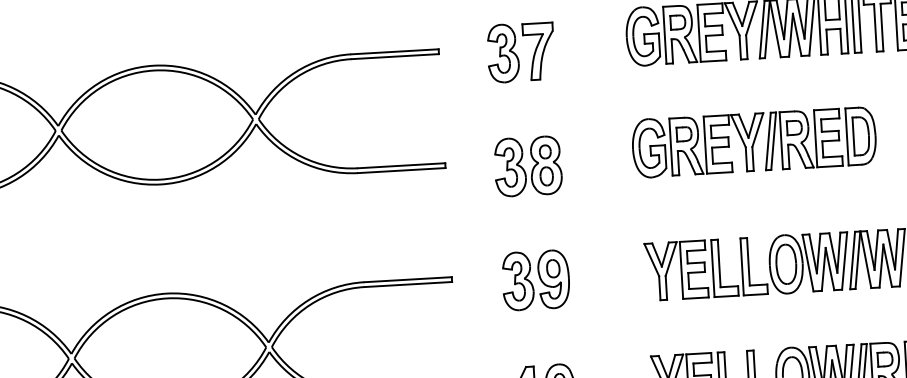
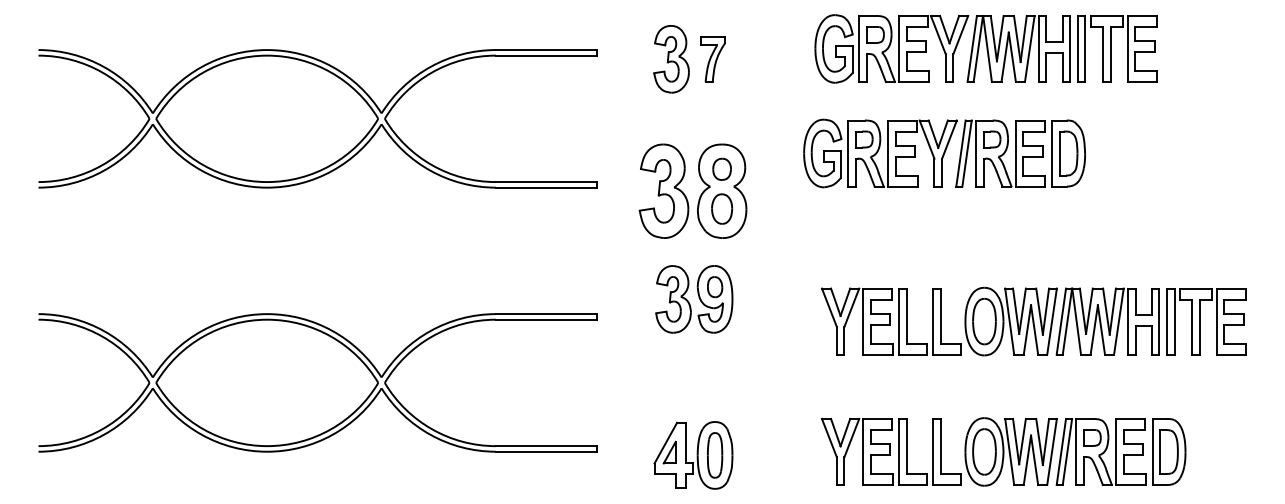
part: (538, 51) -> (712, 59), size x0.7
part: (754, 142) -> (944, 153), moved
part: (527, 166) -> (692, 191), size x1.4
part: (536, 280) -> (694, 299), moved

